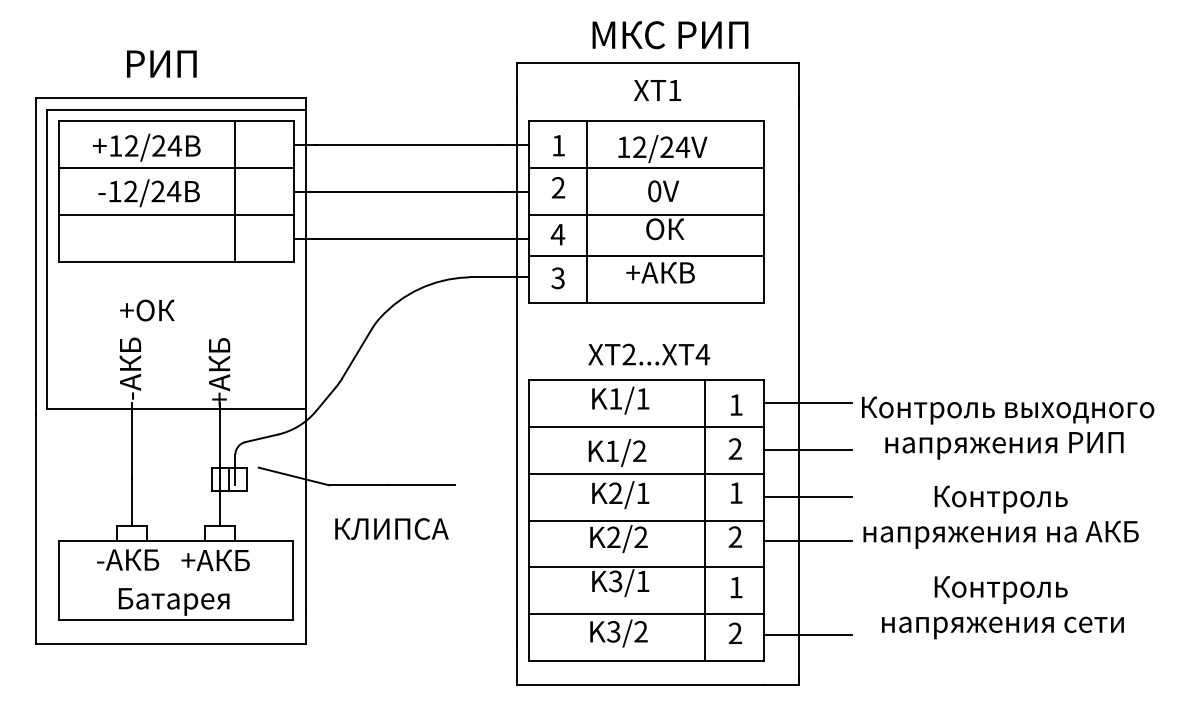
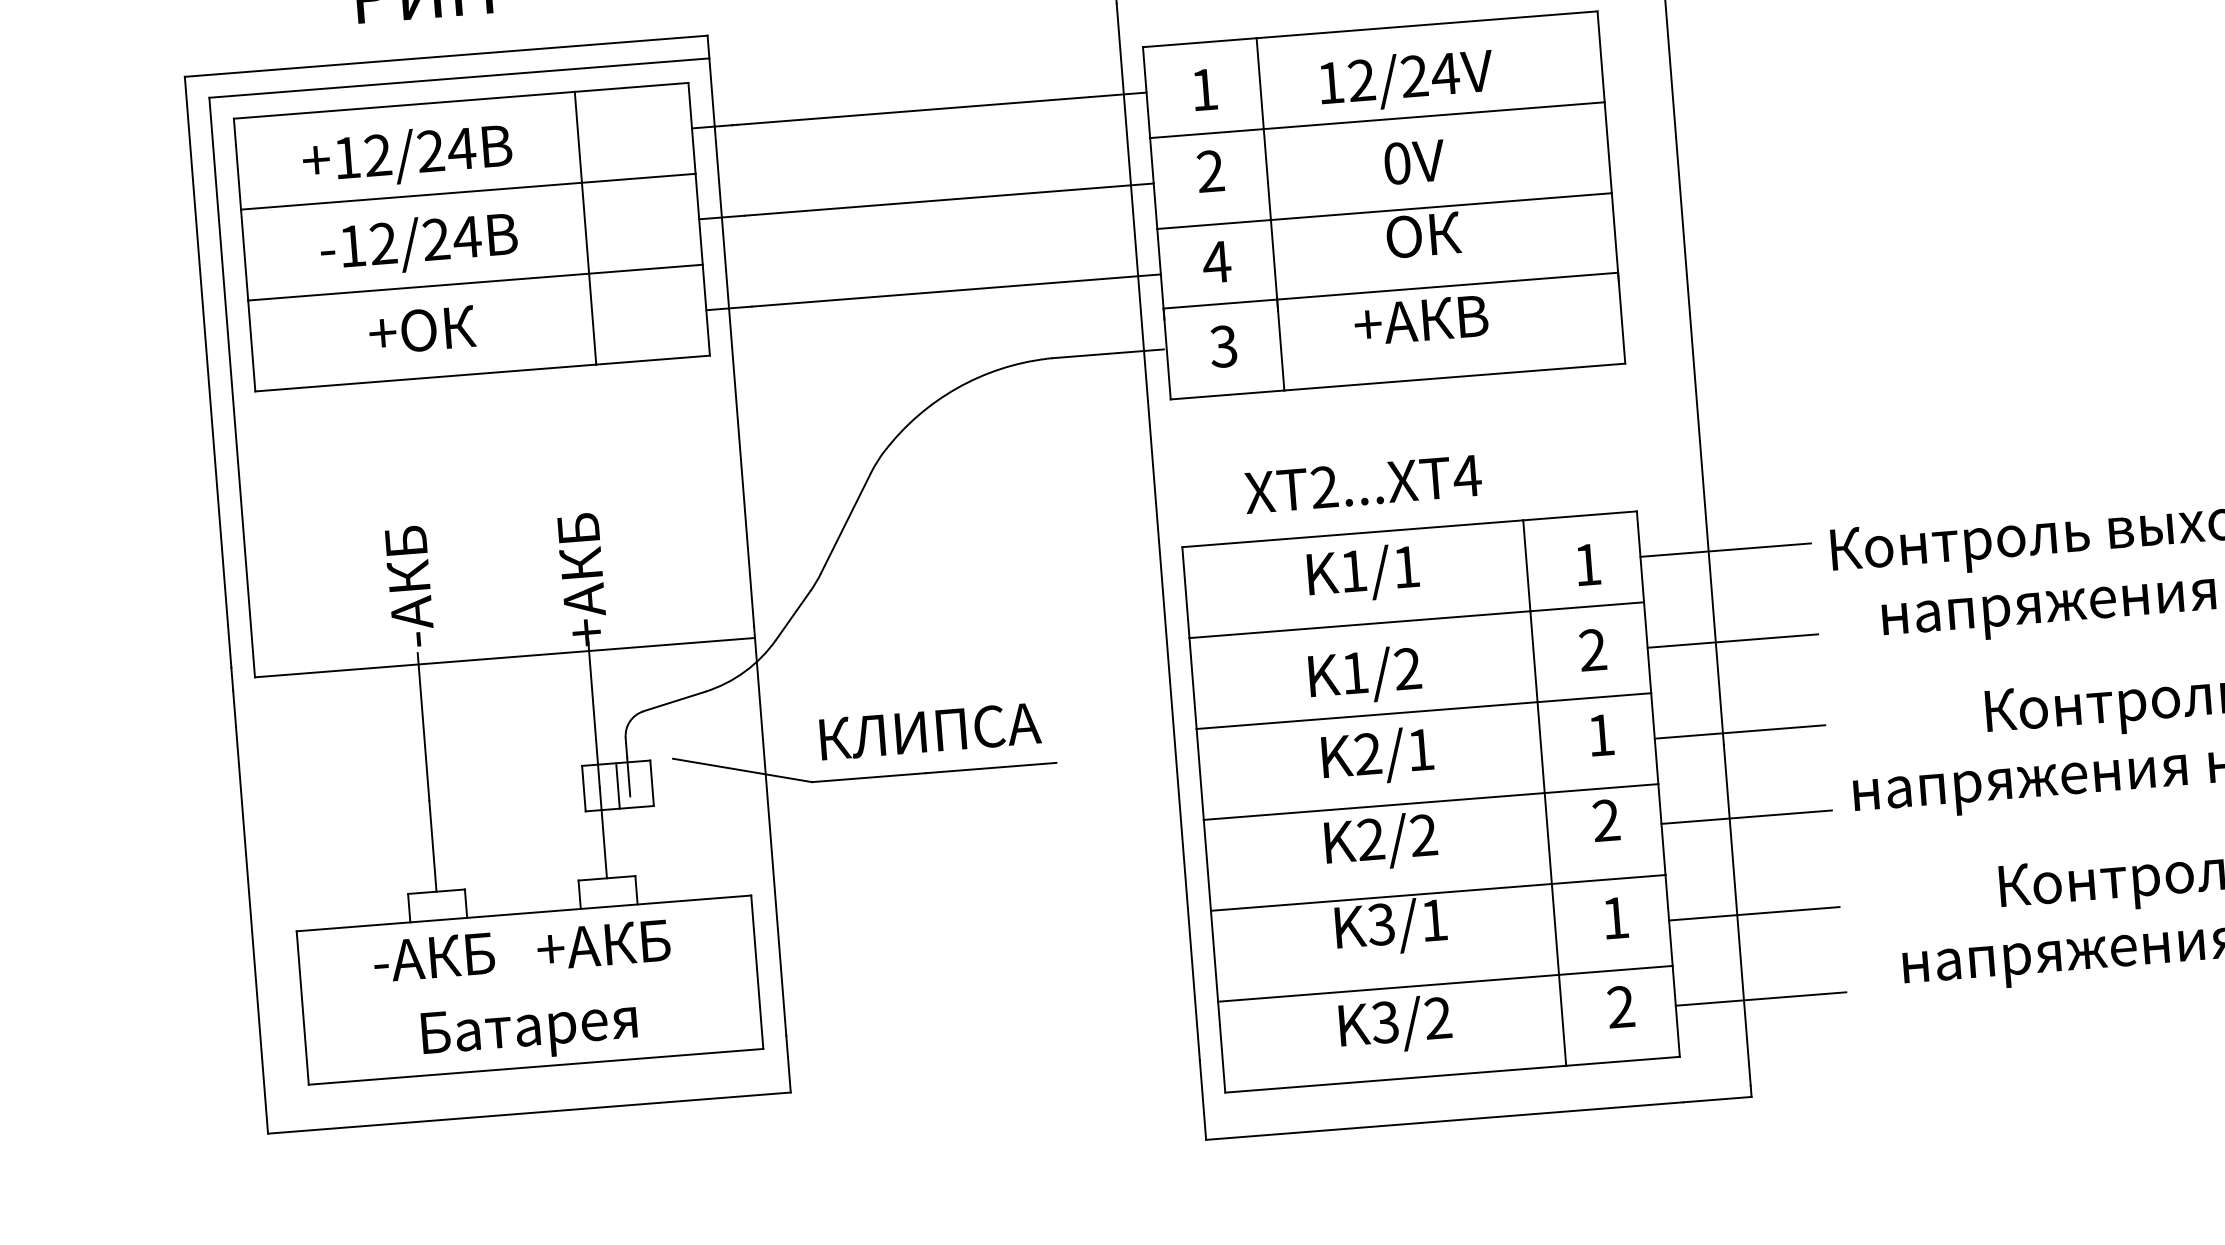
text: (147, 310) -> (422, 330), moved
text: (649, 354) -> (1363, 483), moved
text: (391, 528) -> (929, 730), moved
line: (807, 590) -> (1754, 912), added

